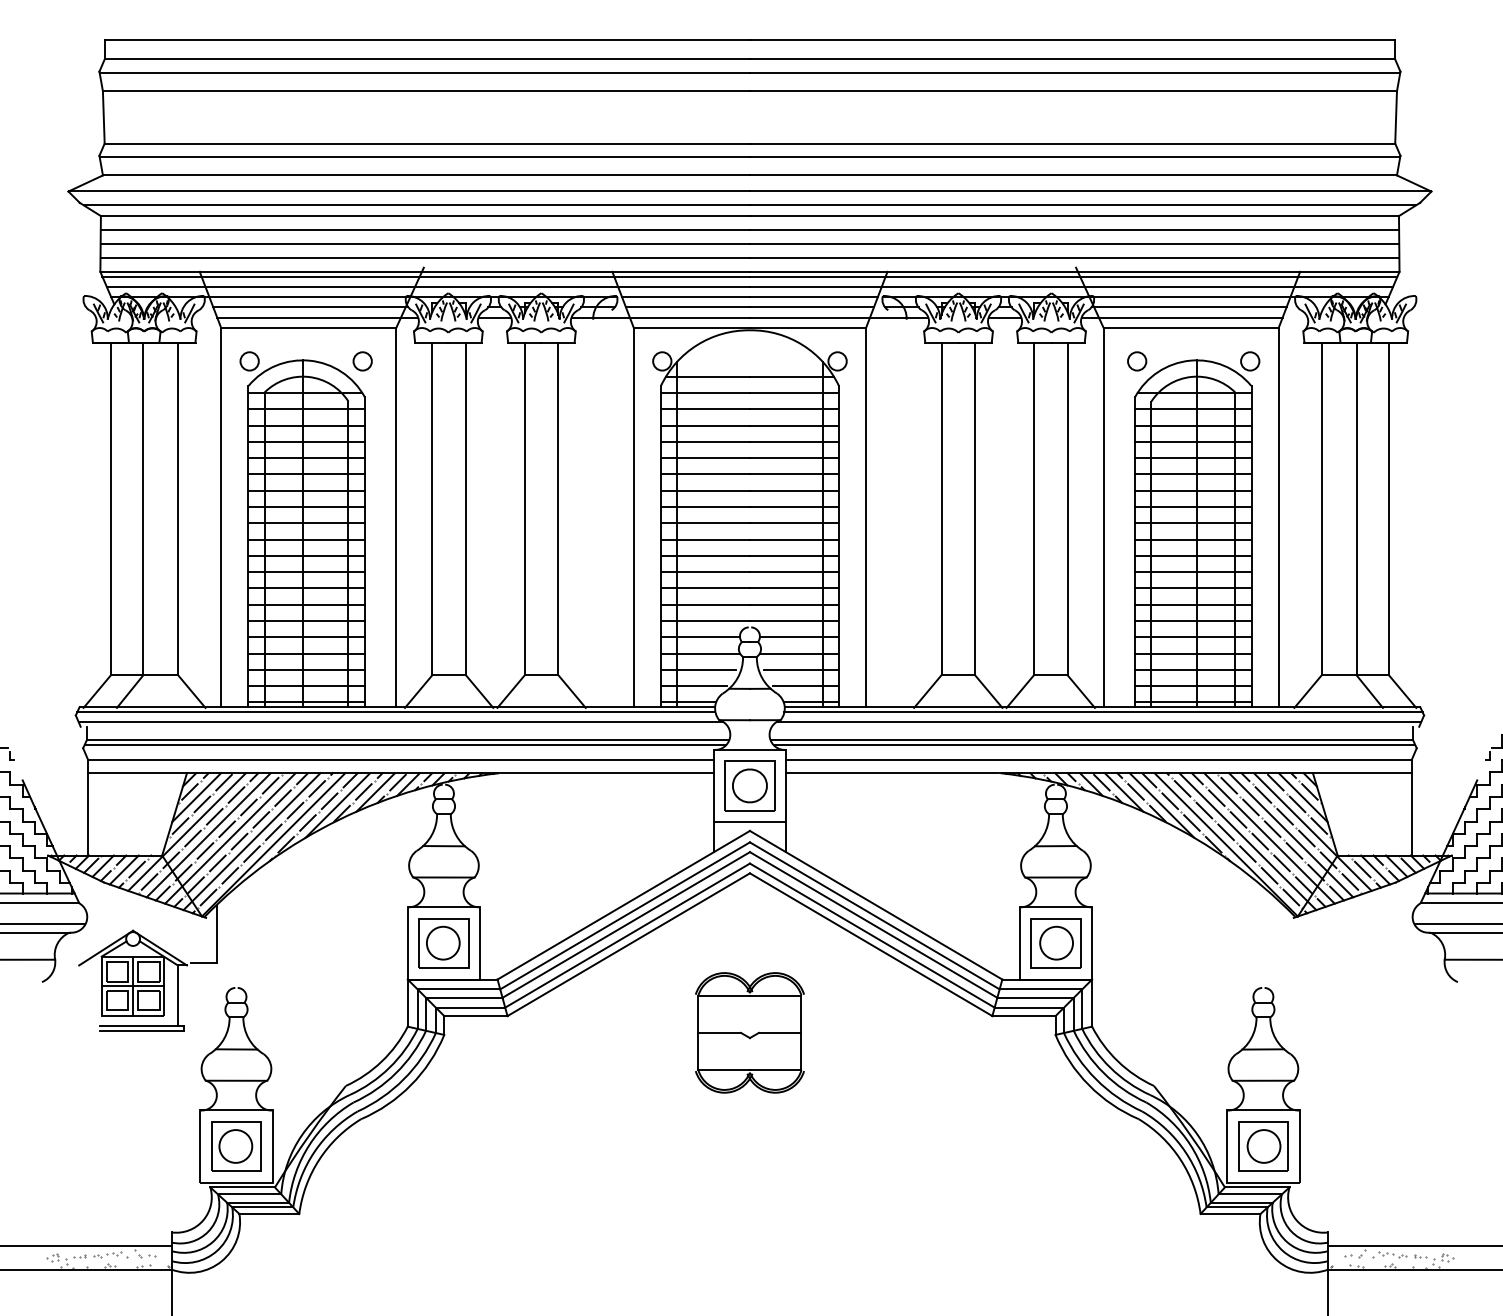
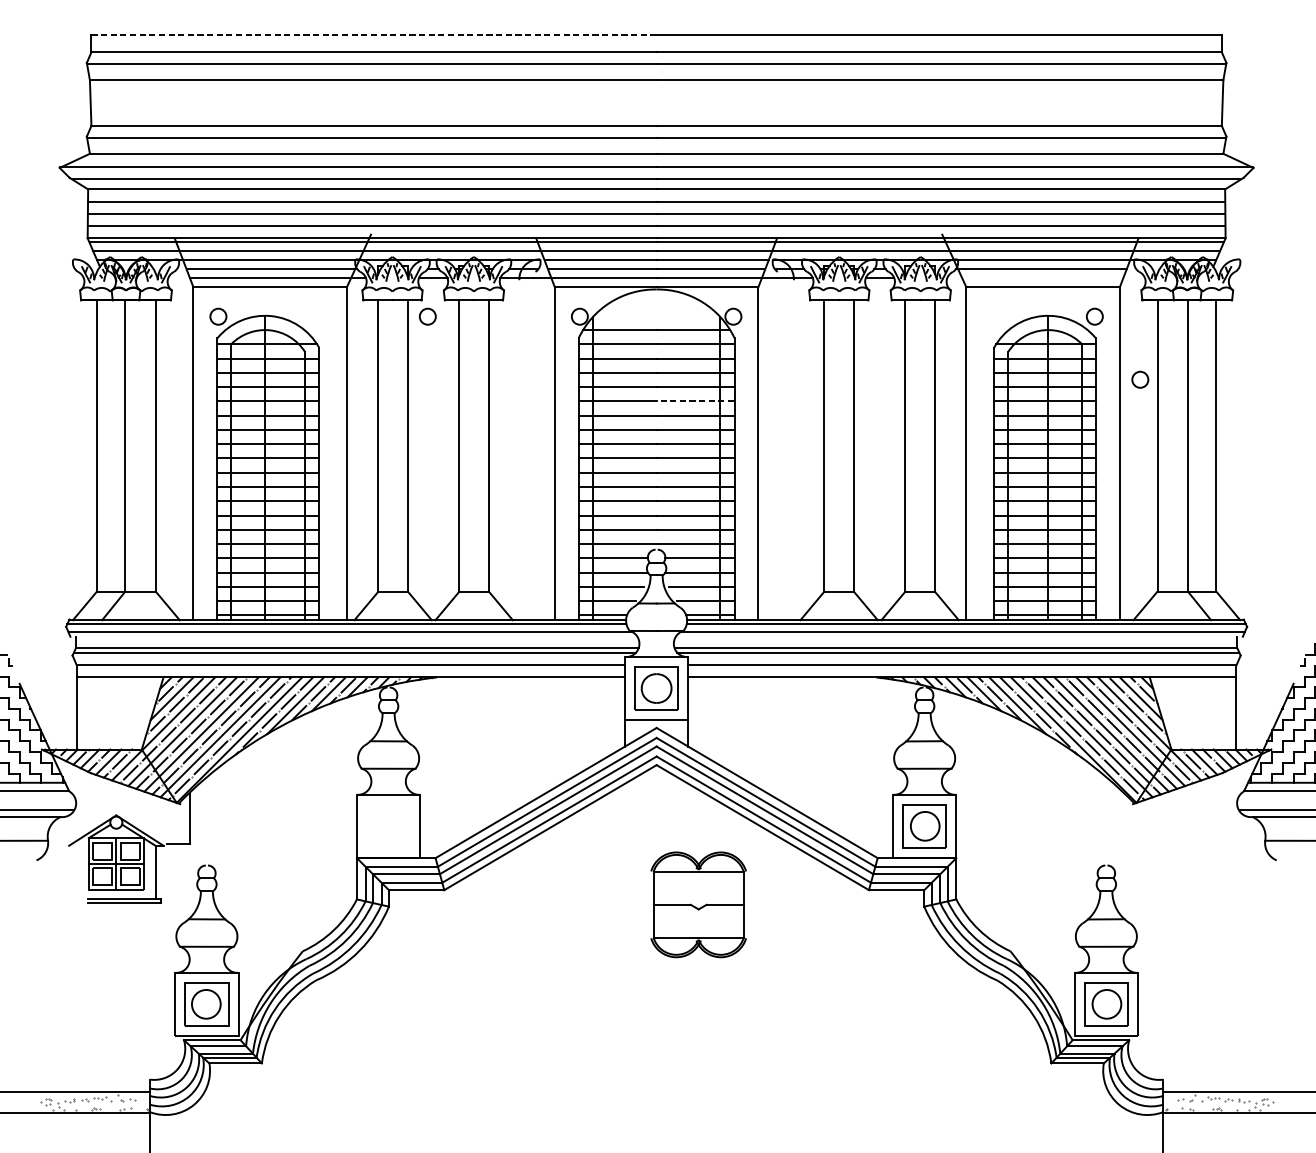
line: (427, 39) -> (374, 34), solid -> dashed
line: (1181, 317) -> (1034, 278), removed
circle: (362, 361) -> (427, 316), moved
circle: (1137, 361) -> (1140, 379), moved
line: (793, 458) -> (694, 401), solid -> dashed
part: (443, 943) -> (388, 826), removed
part: (749, 1032) -> (698, 904), moved

